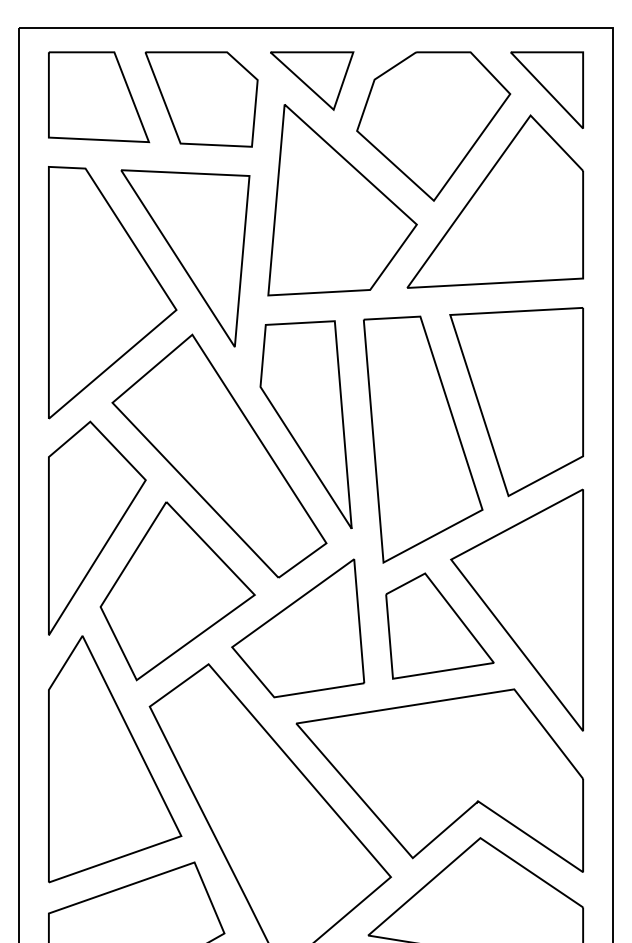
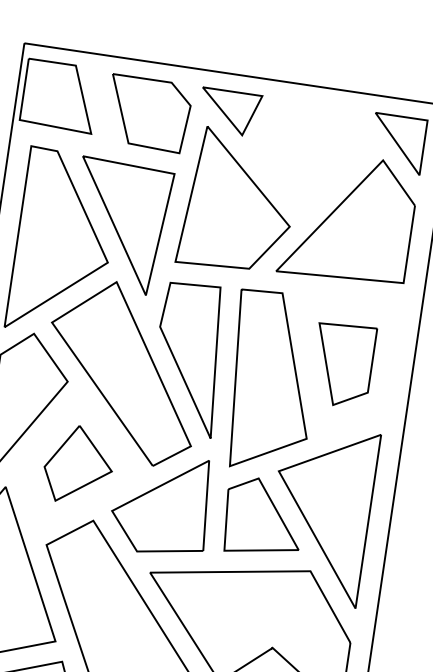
part: (99, 97) -> (60, 96), moved
part: (433, 126) -> (312, 157), removed
part: (516, 402) -> (342, 365), size x0.6
part: (177, 591) -> (78, 465), size x0.6

